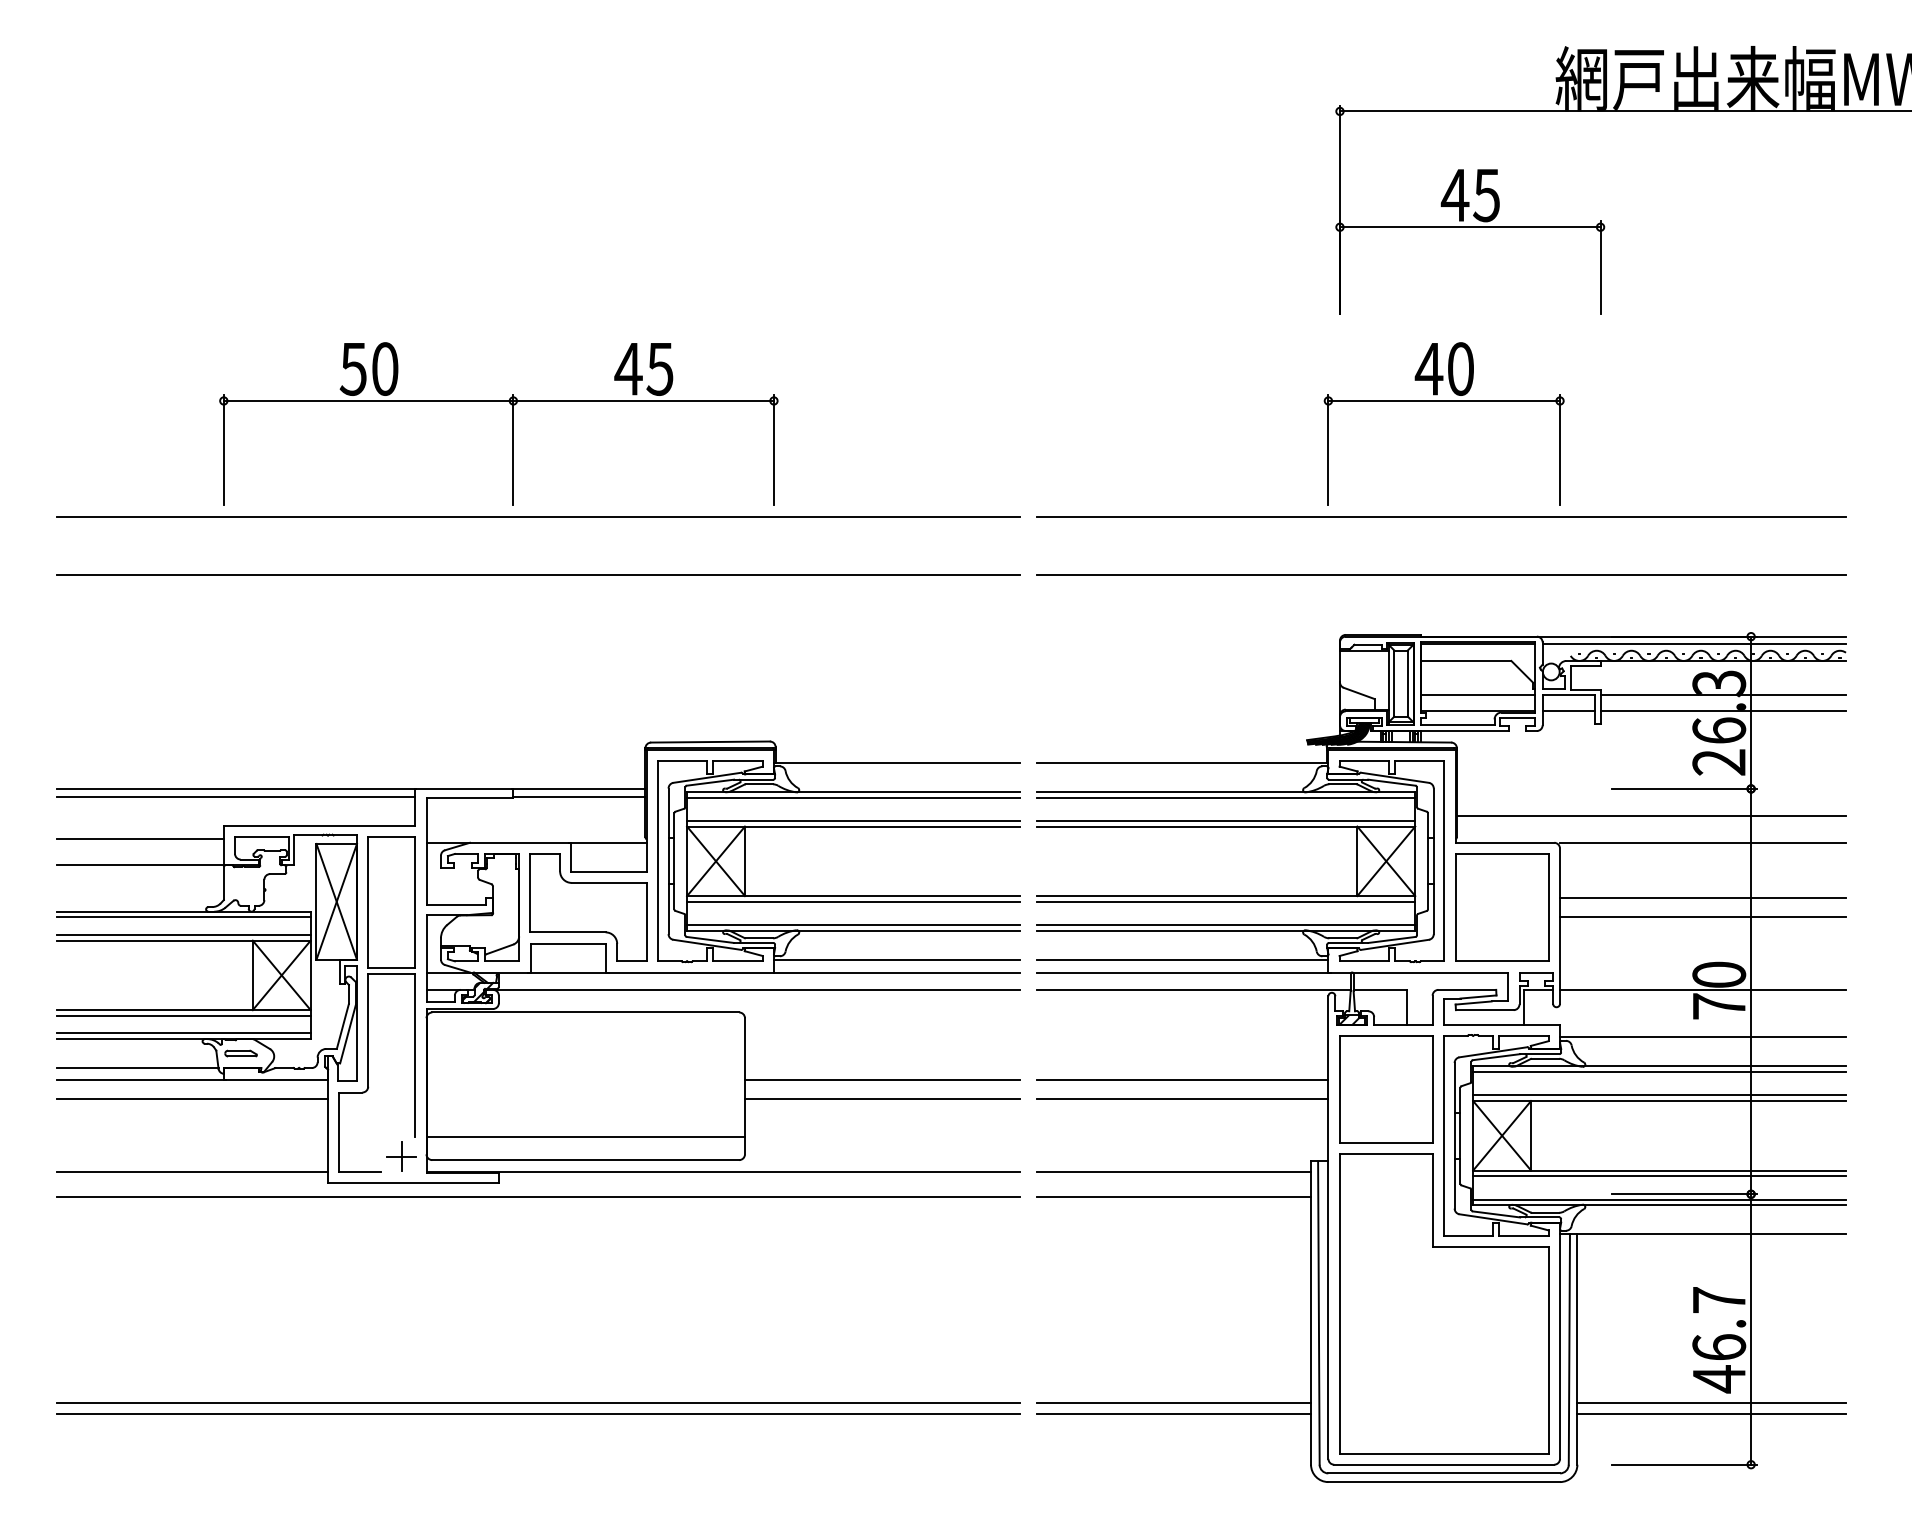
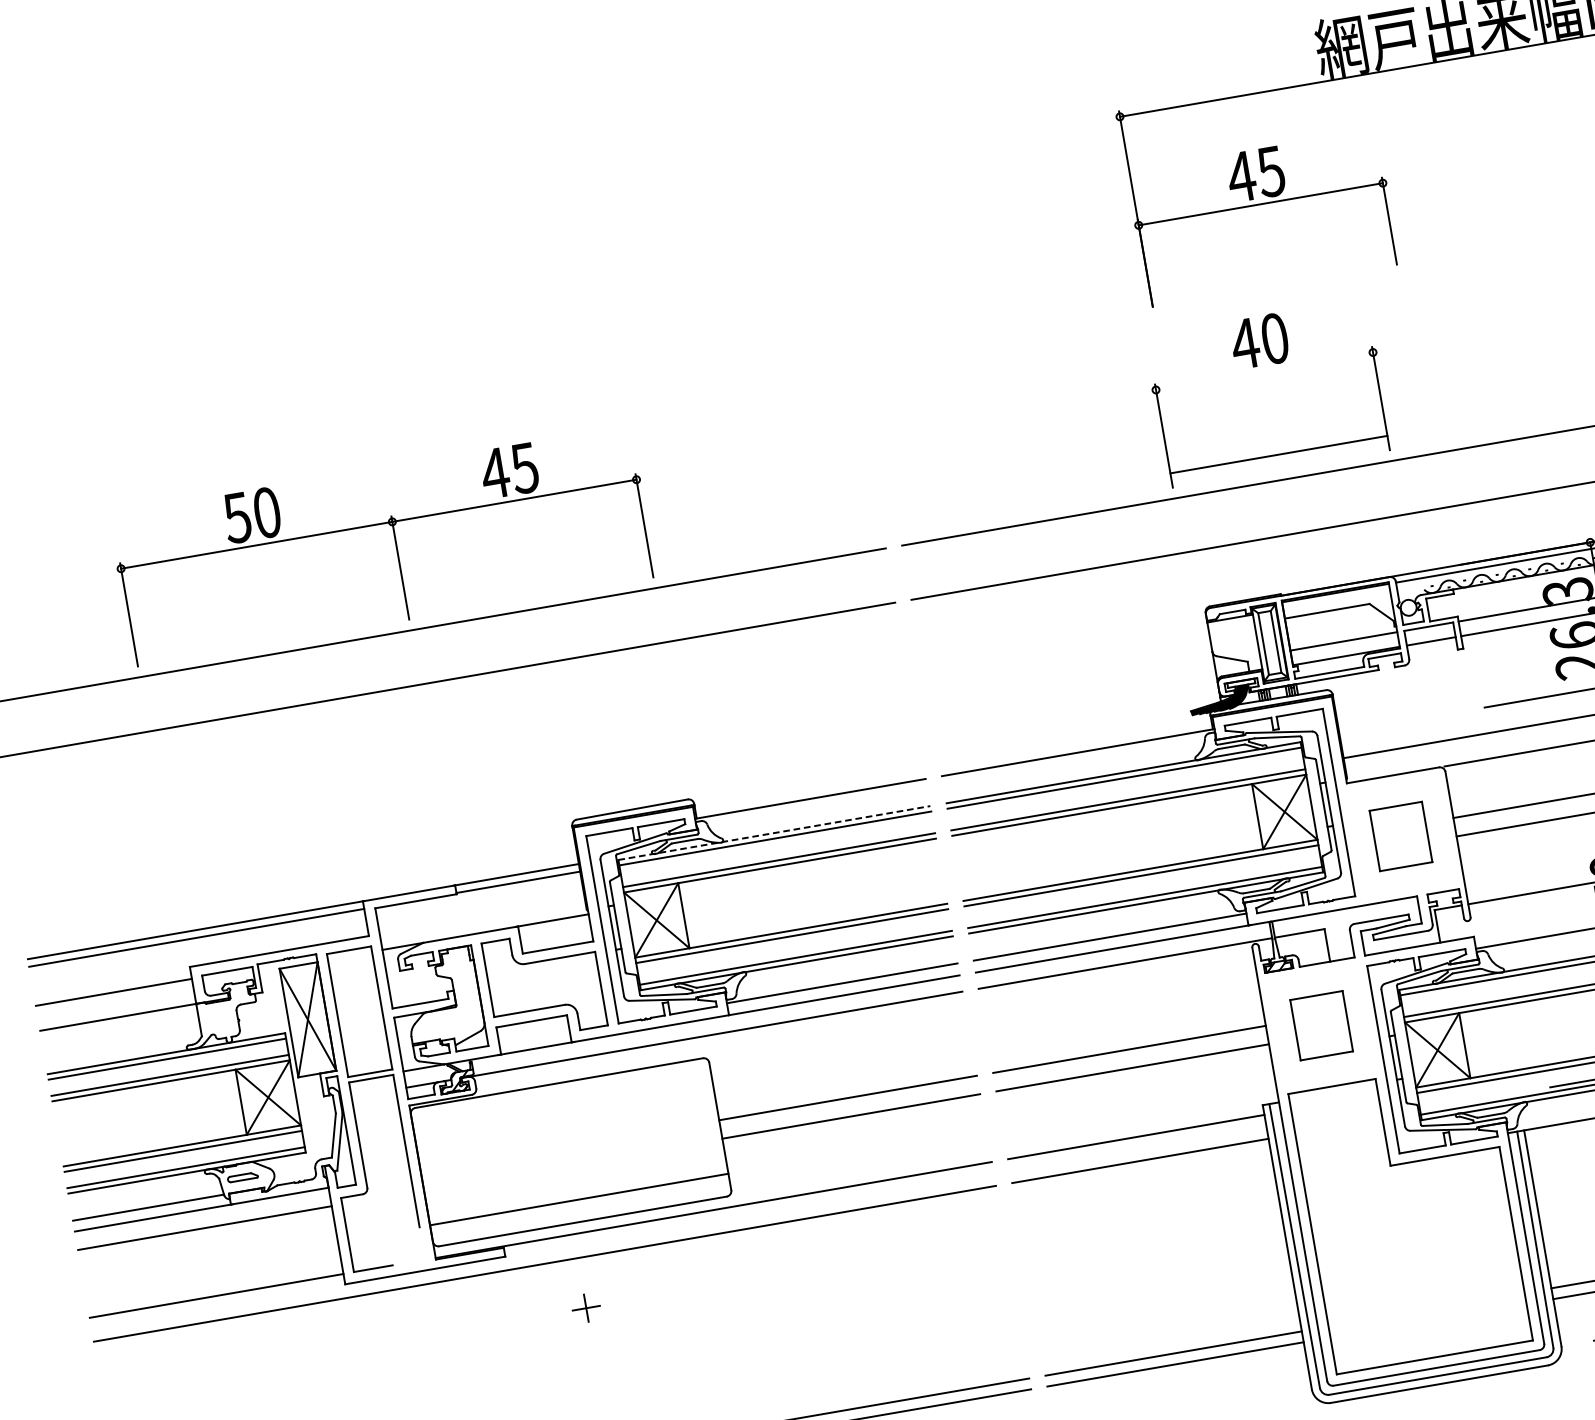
line: (1444, 400) -> (1279, 454), moved
line: (854, 791) -> (775, 832), solid -> dashed
part: (1502, 907) -> (1401, 836), size x0.6
part: (1386, 1089) -> (1321, 1025), size x0.6
part: (401, 1156) -> (586, 1308), moved

